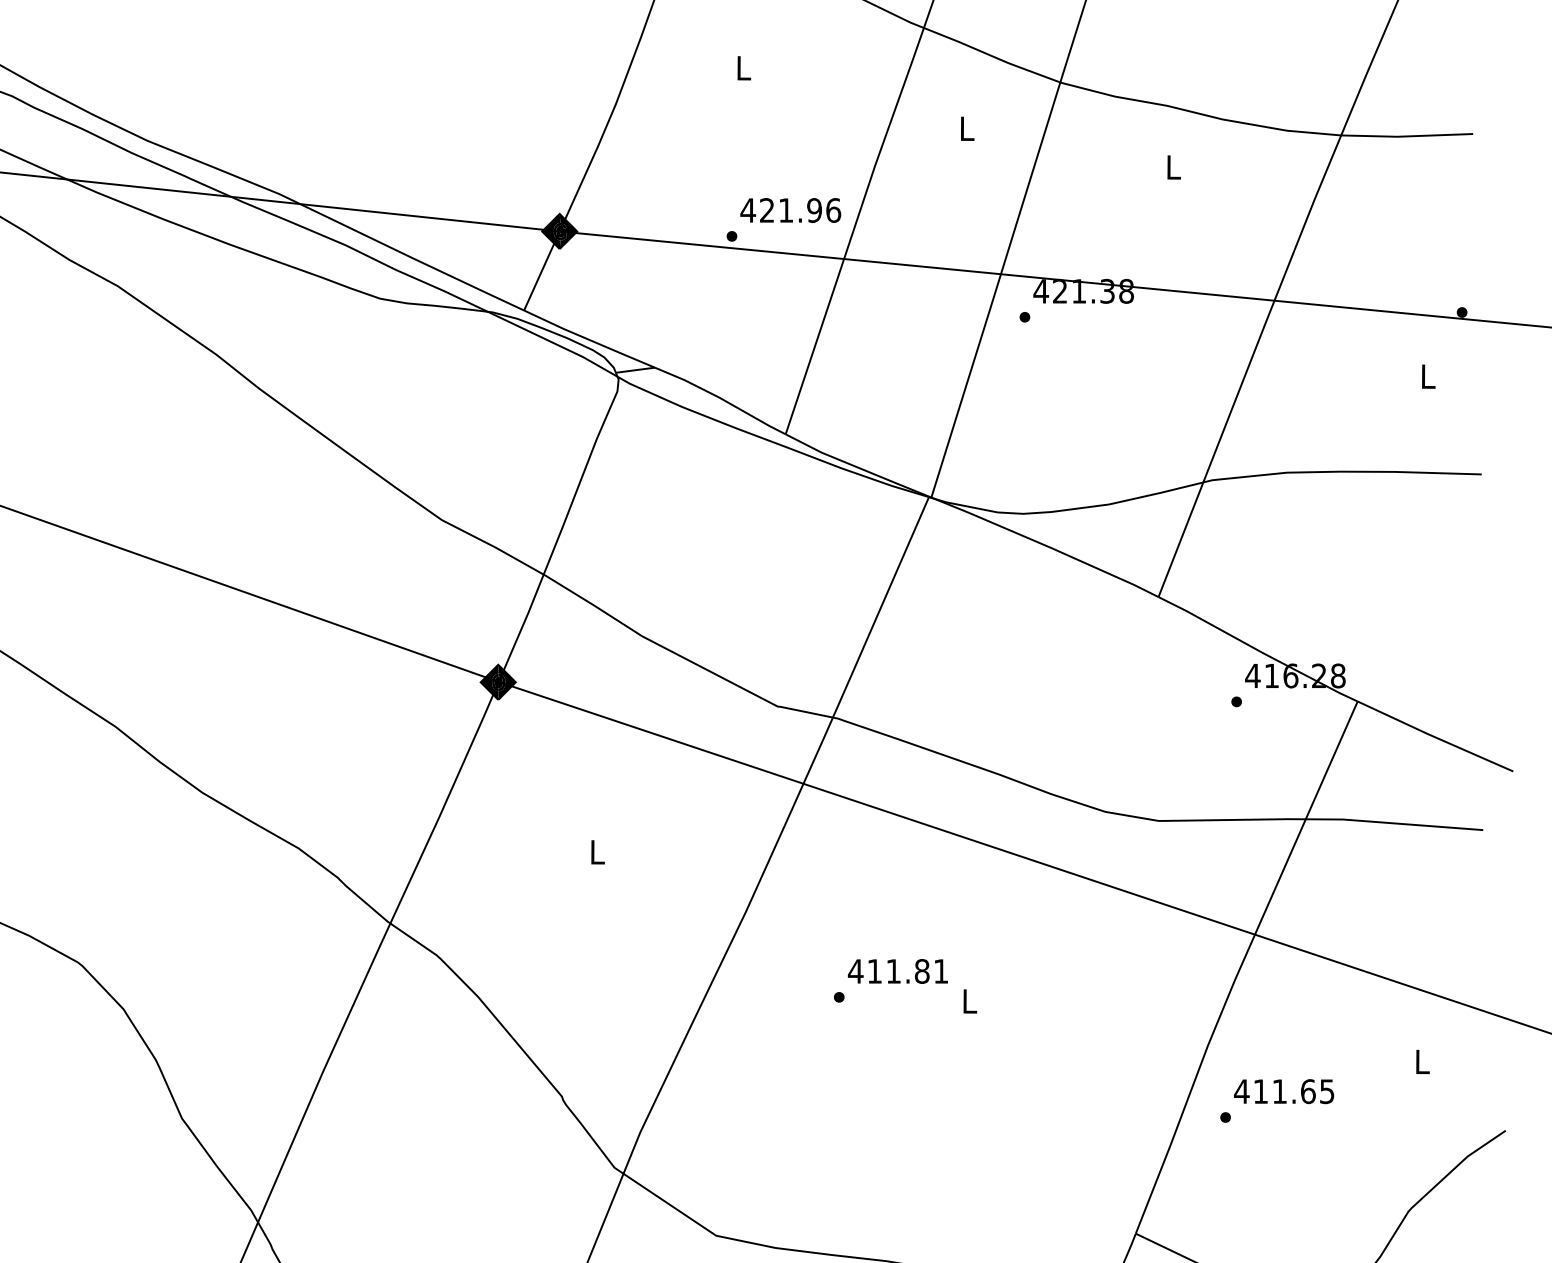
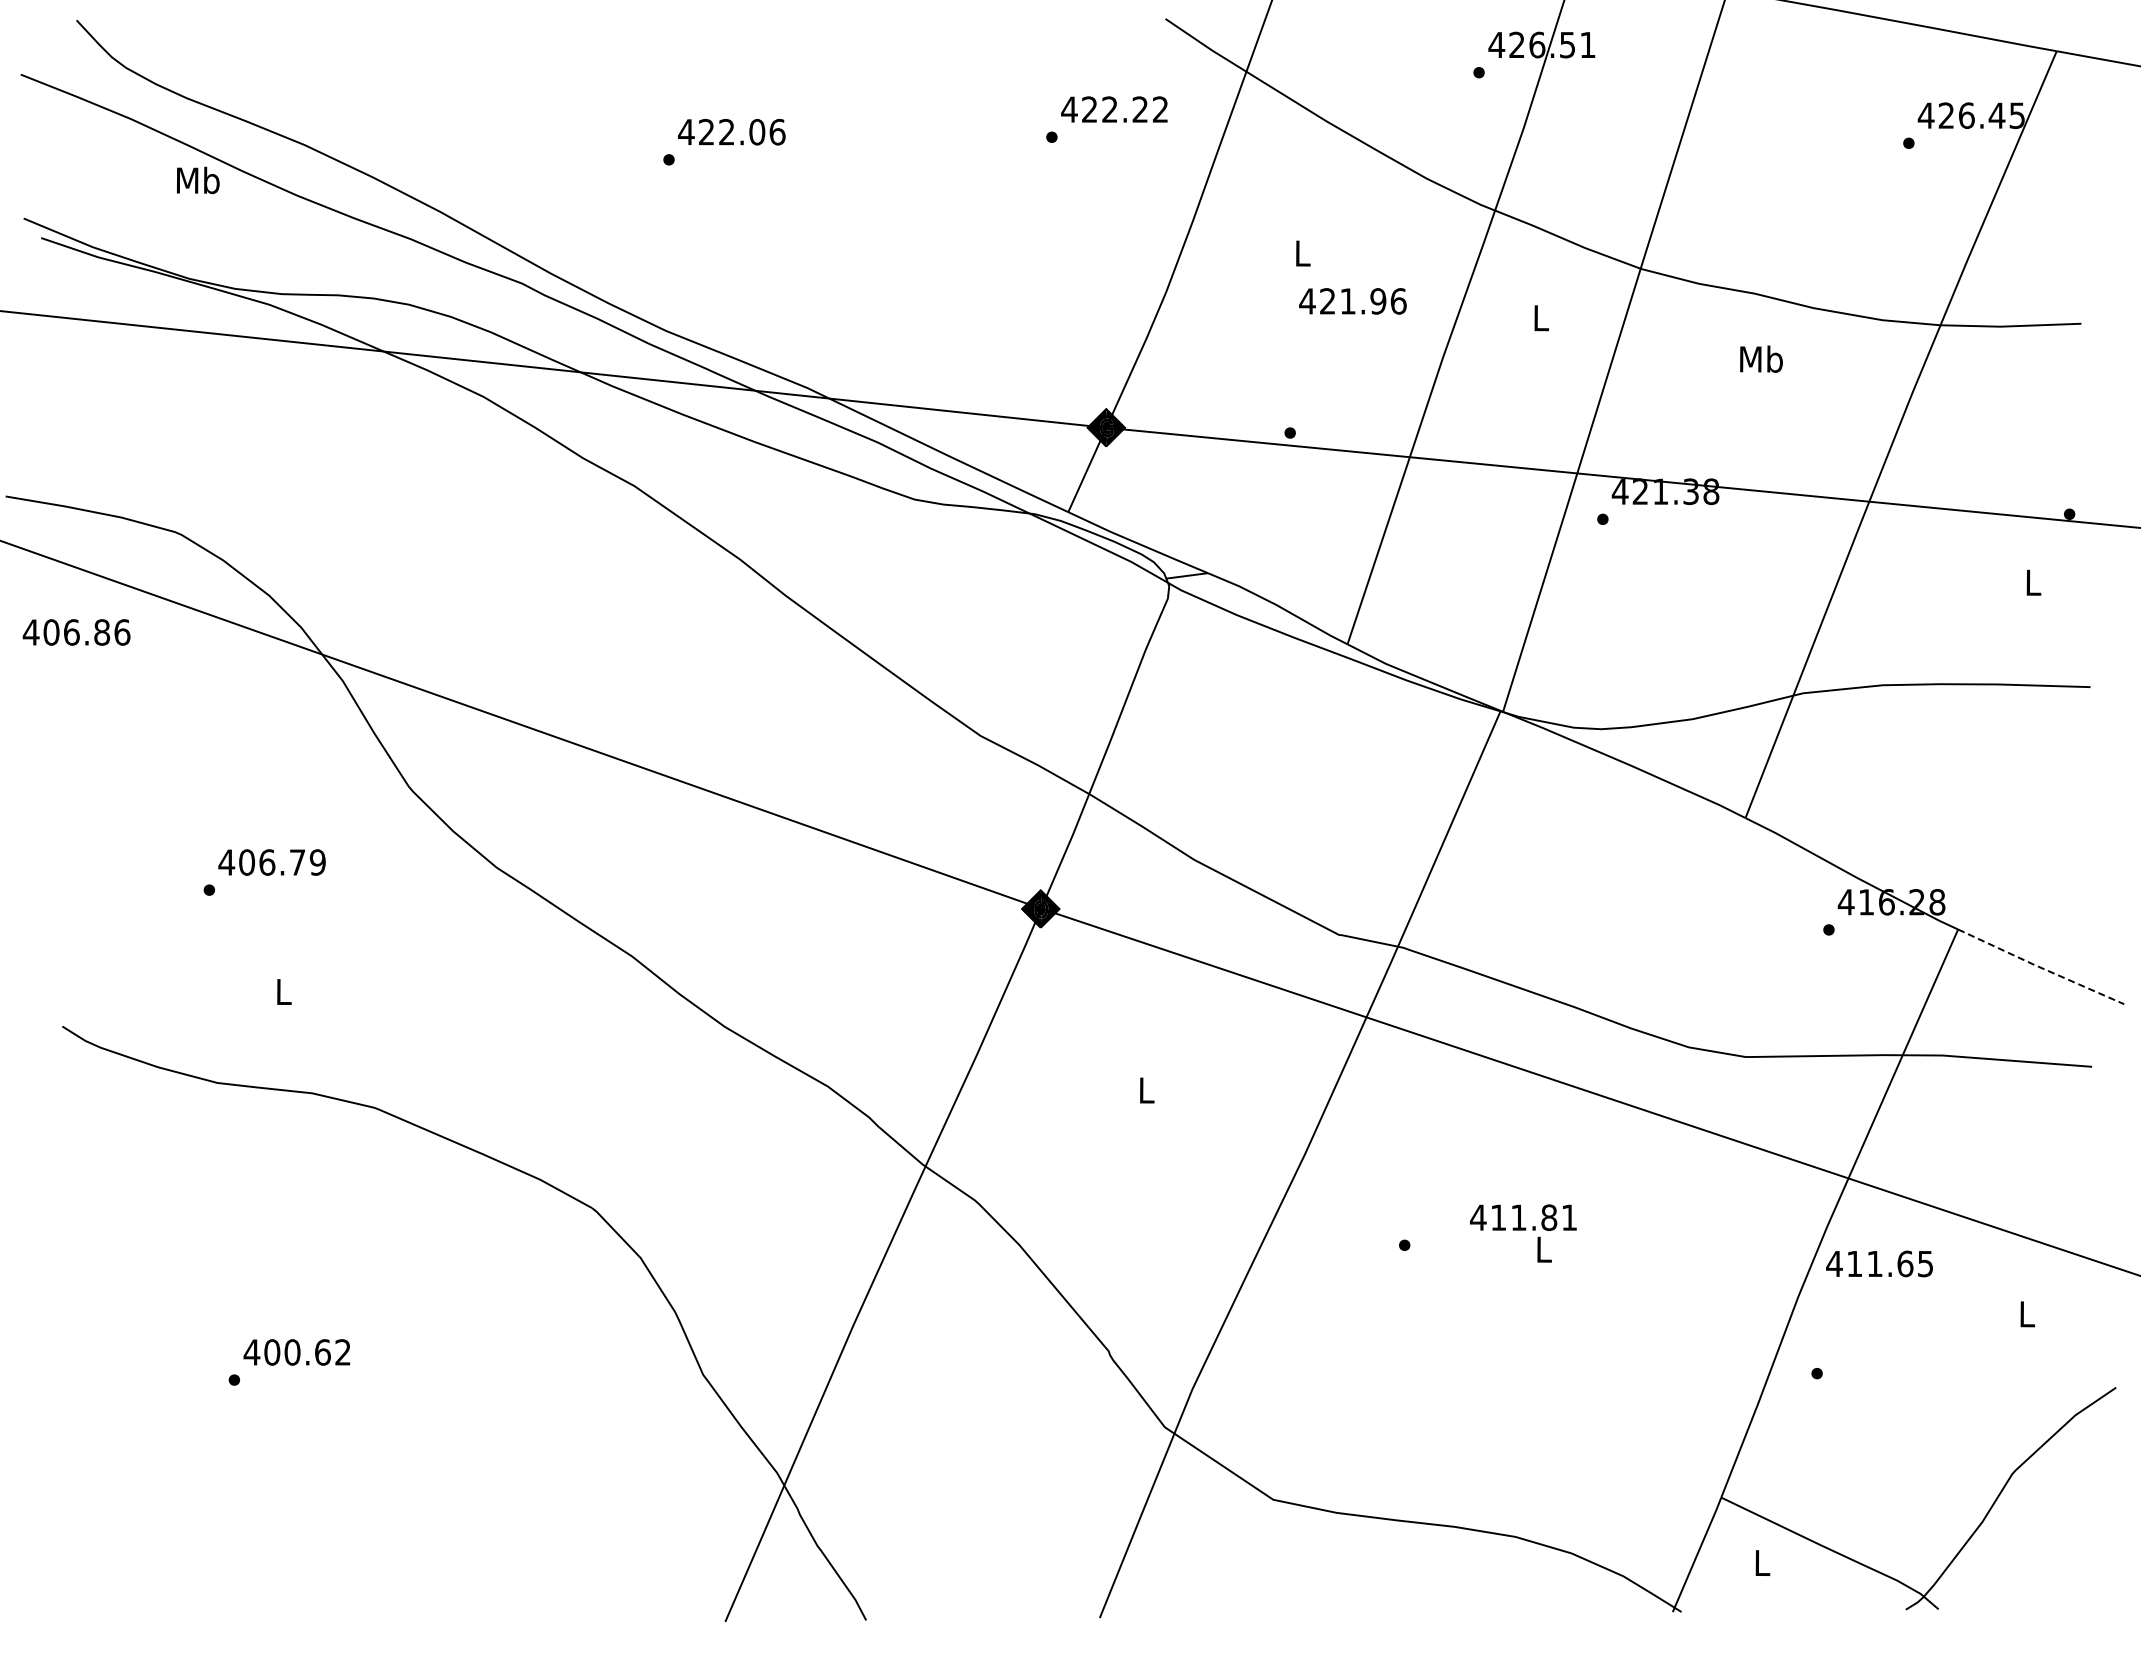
text: (1173, 166) -> (1761, 358), L -> Mb
text: (790, 210) -> (1352, 301), moved
line: (1434, 737) -> (2040, 967), solid -> dashed
text: (898, 971) -> (1523, 1217), moved
text: (1284, 1091) -> (1879, 1263), moved

